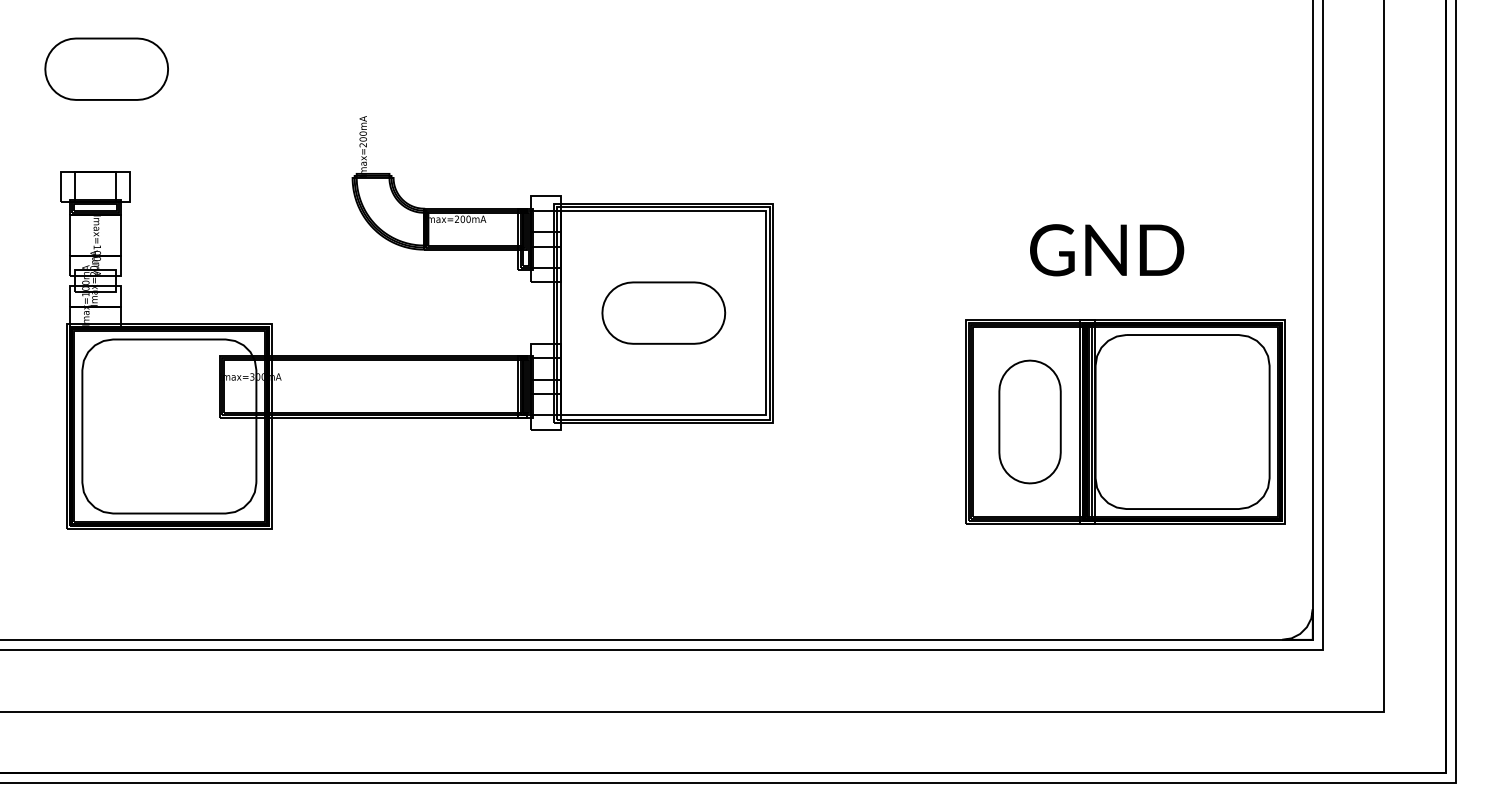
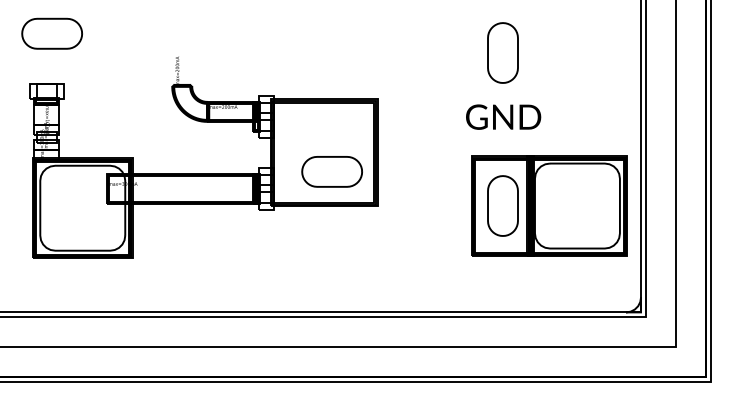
part: (1029, 107) -> (502, 52), added
text: (1106, 248) -> (503, 116), moved
part: (662, 312) -> (331, 171), moved

